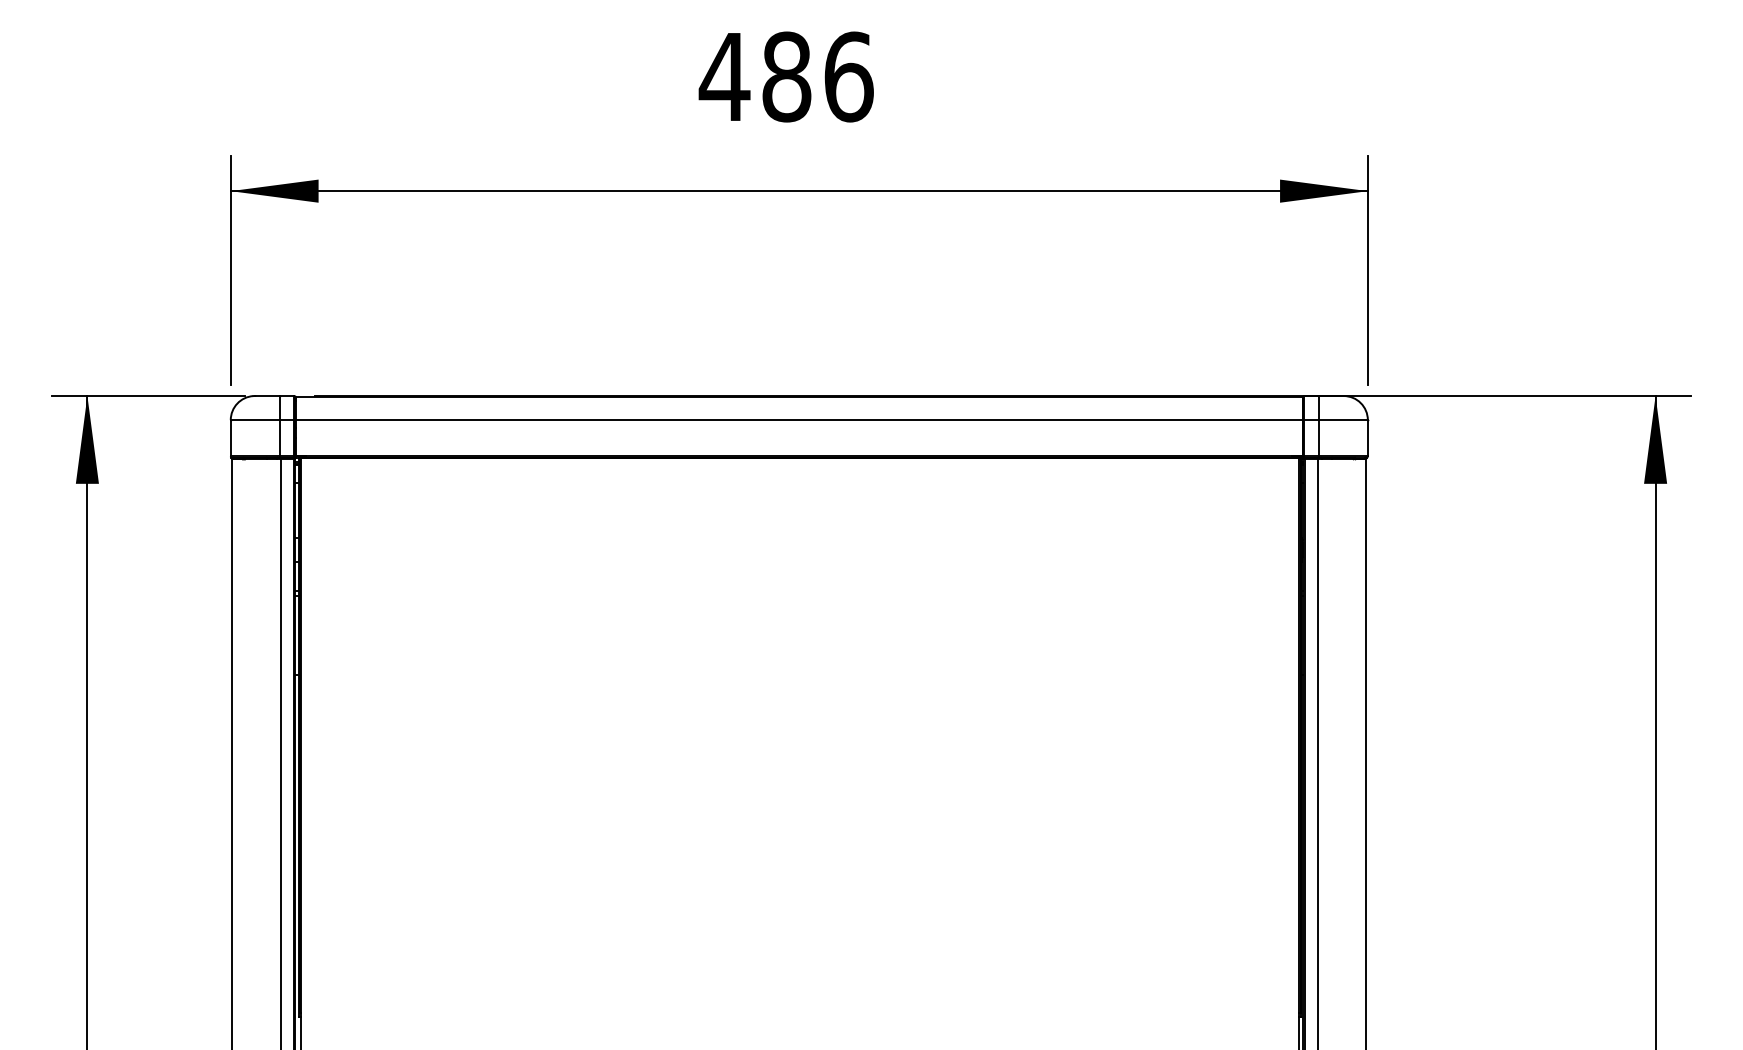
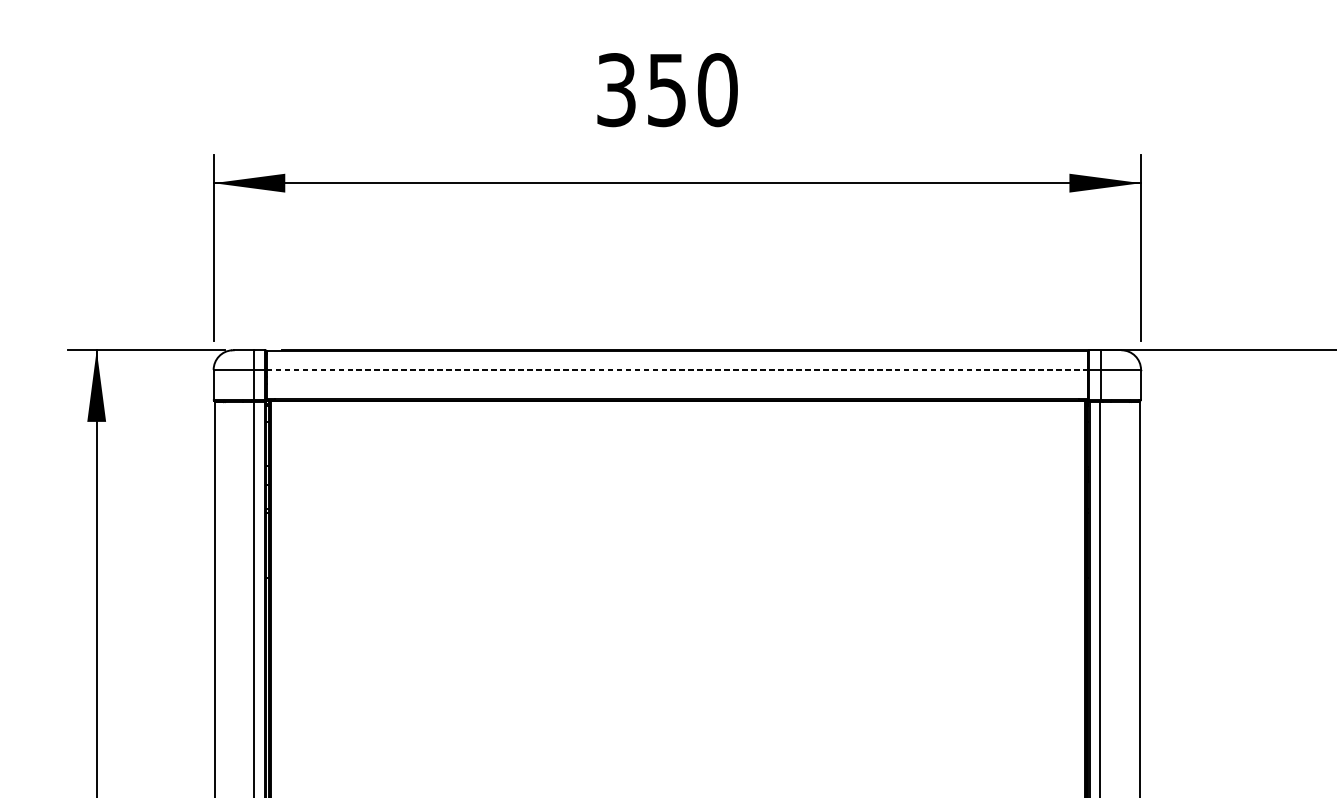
text: (785, 76) -> (666, 89), 486 -> 350
line: (799, 420) -> (677, 370), solid -> dashed

